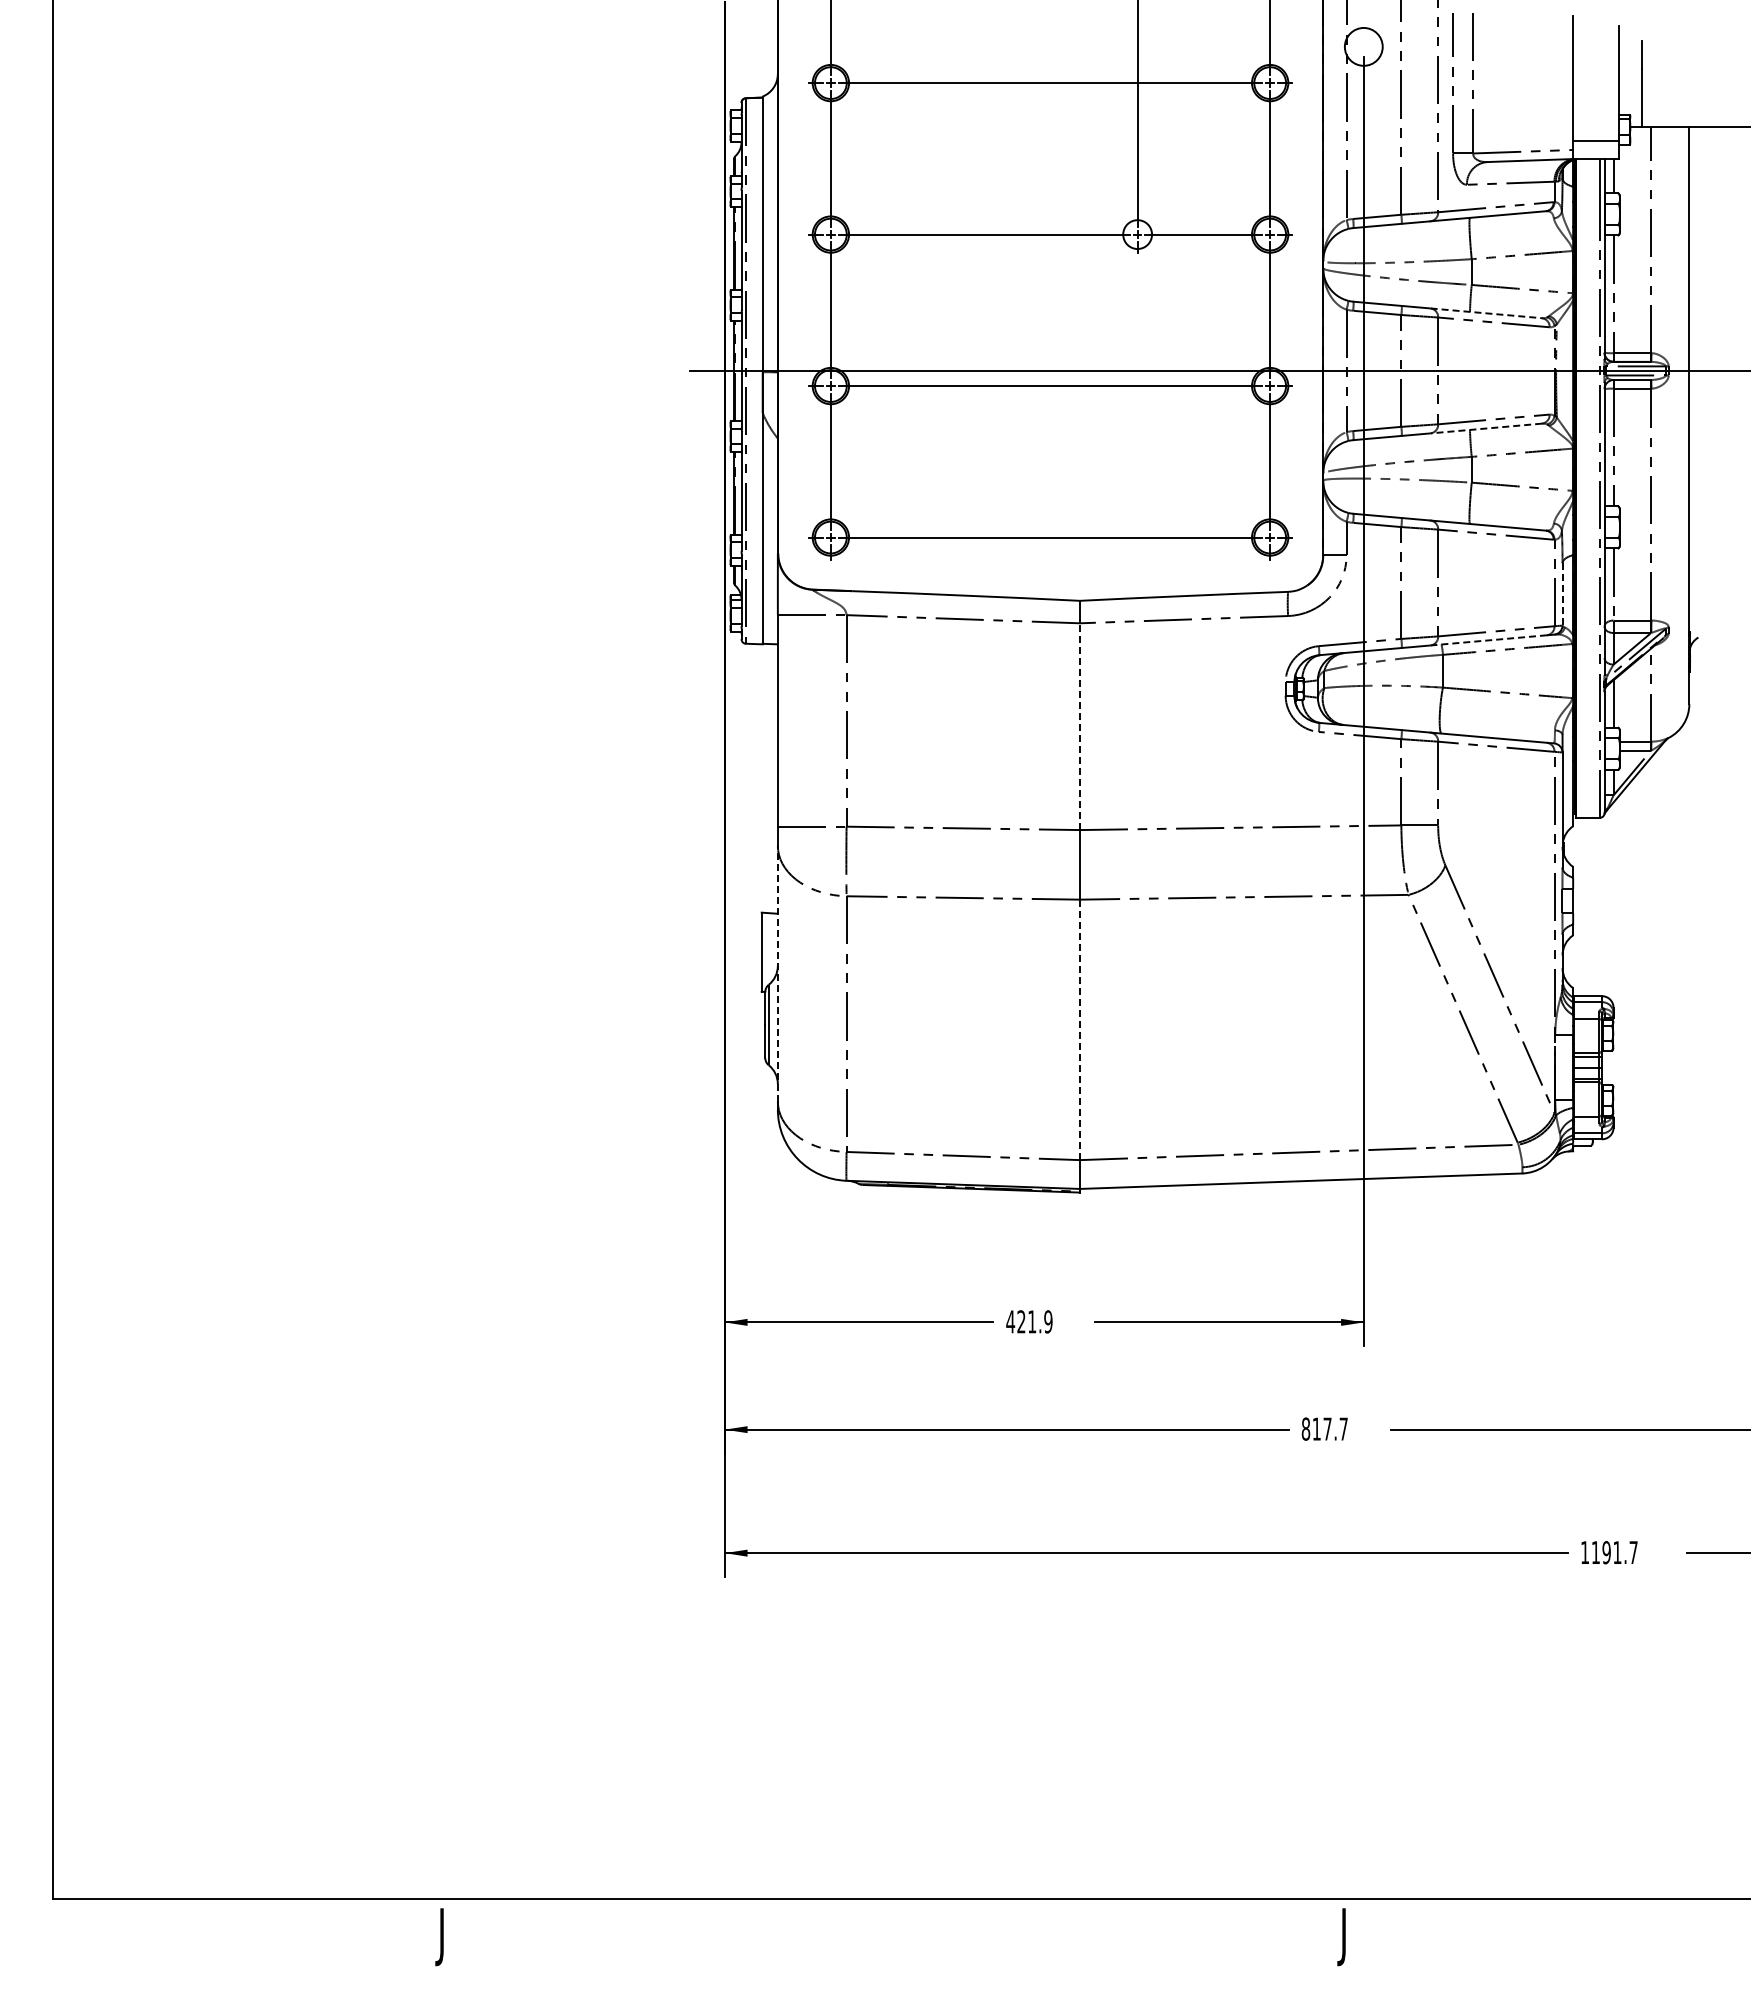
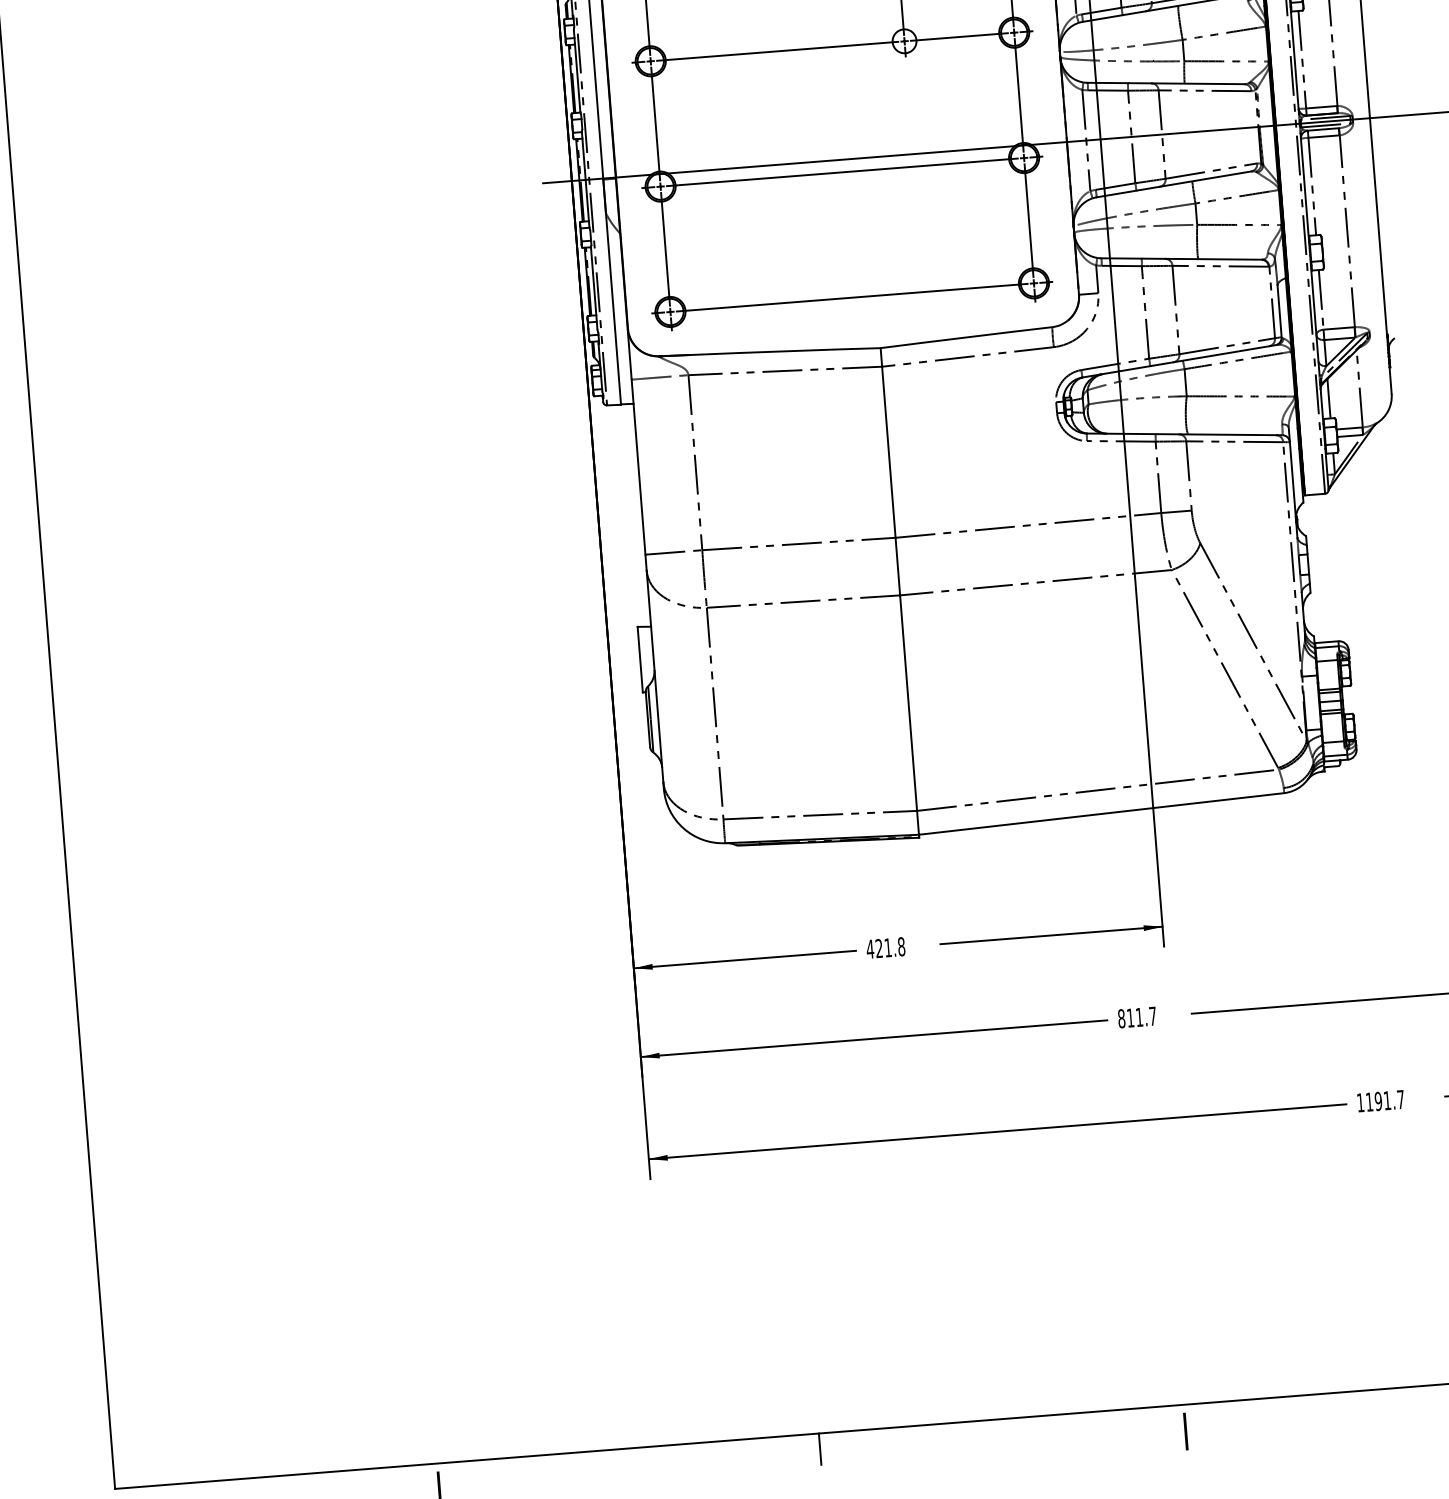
line: (1486, 313) -> (1198, 83), dashed -> solid
line: (1486, 428) -> (1205, 179), dashed -> solid
line: (1562, 594) -> (1279, 311), dashed -> solid
line: (1488, 640) -> (1221, 354), dashed -> solid
line: (1079, 726) -> (888, 452), dashed -> solid
line: (777, 973) -> (654, 676), dashed -> solid
line: (1079, 1029) -> (908, 702), dashed -> solid
text: (1048, 1321) -> (901, 946), 421.9 -> 421.8
text: (1327, 1428) -> (1139, 1016), 817.7 -> 811.7
line: (903, 1917) -> (820, 1449), added
text: (1341, 1937) -> (1184, 1437), J -> I

